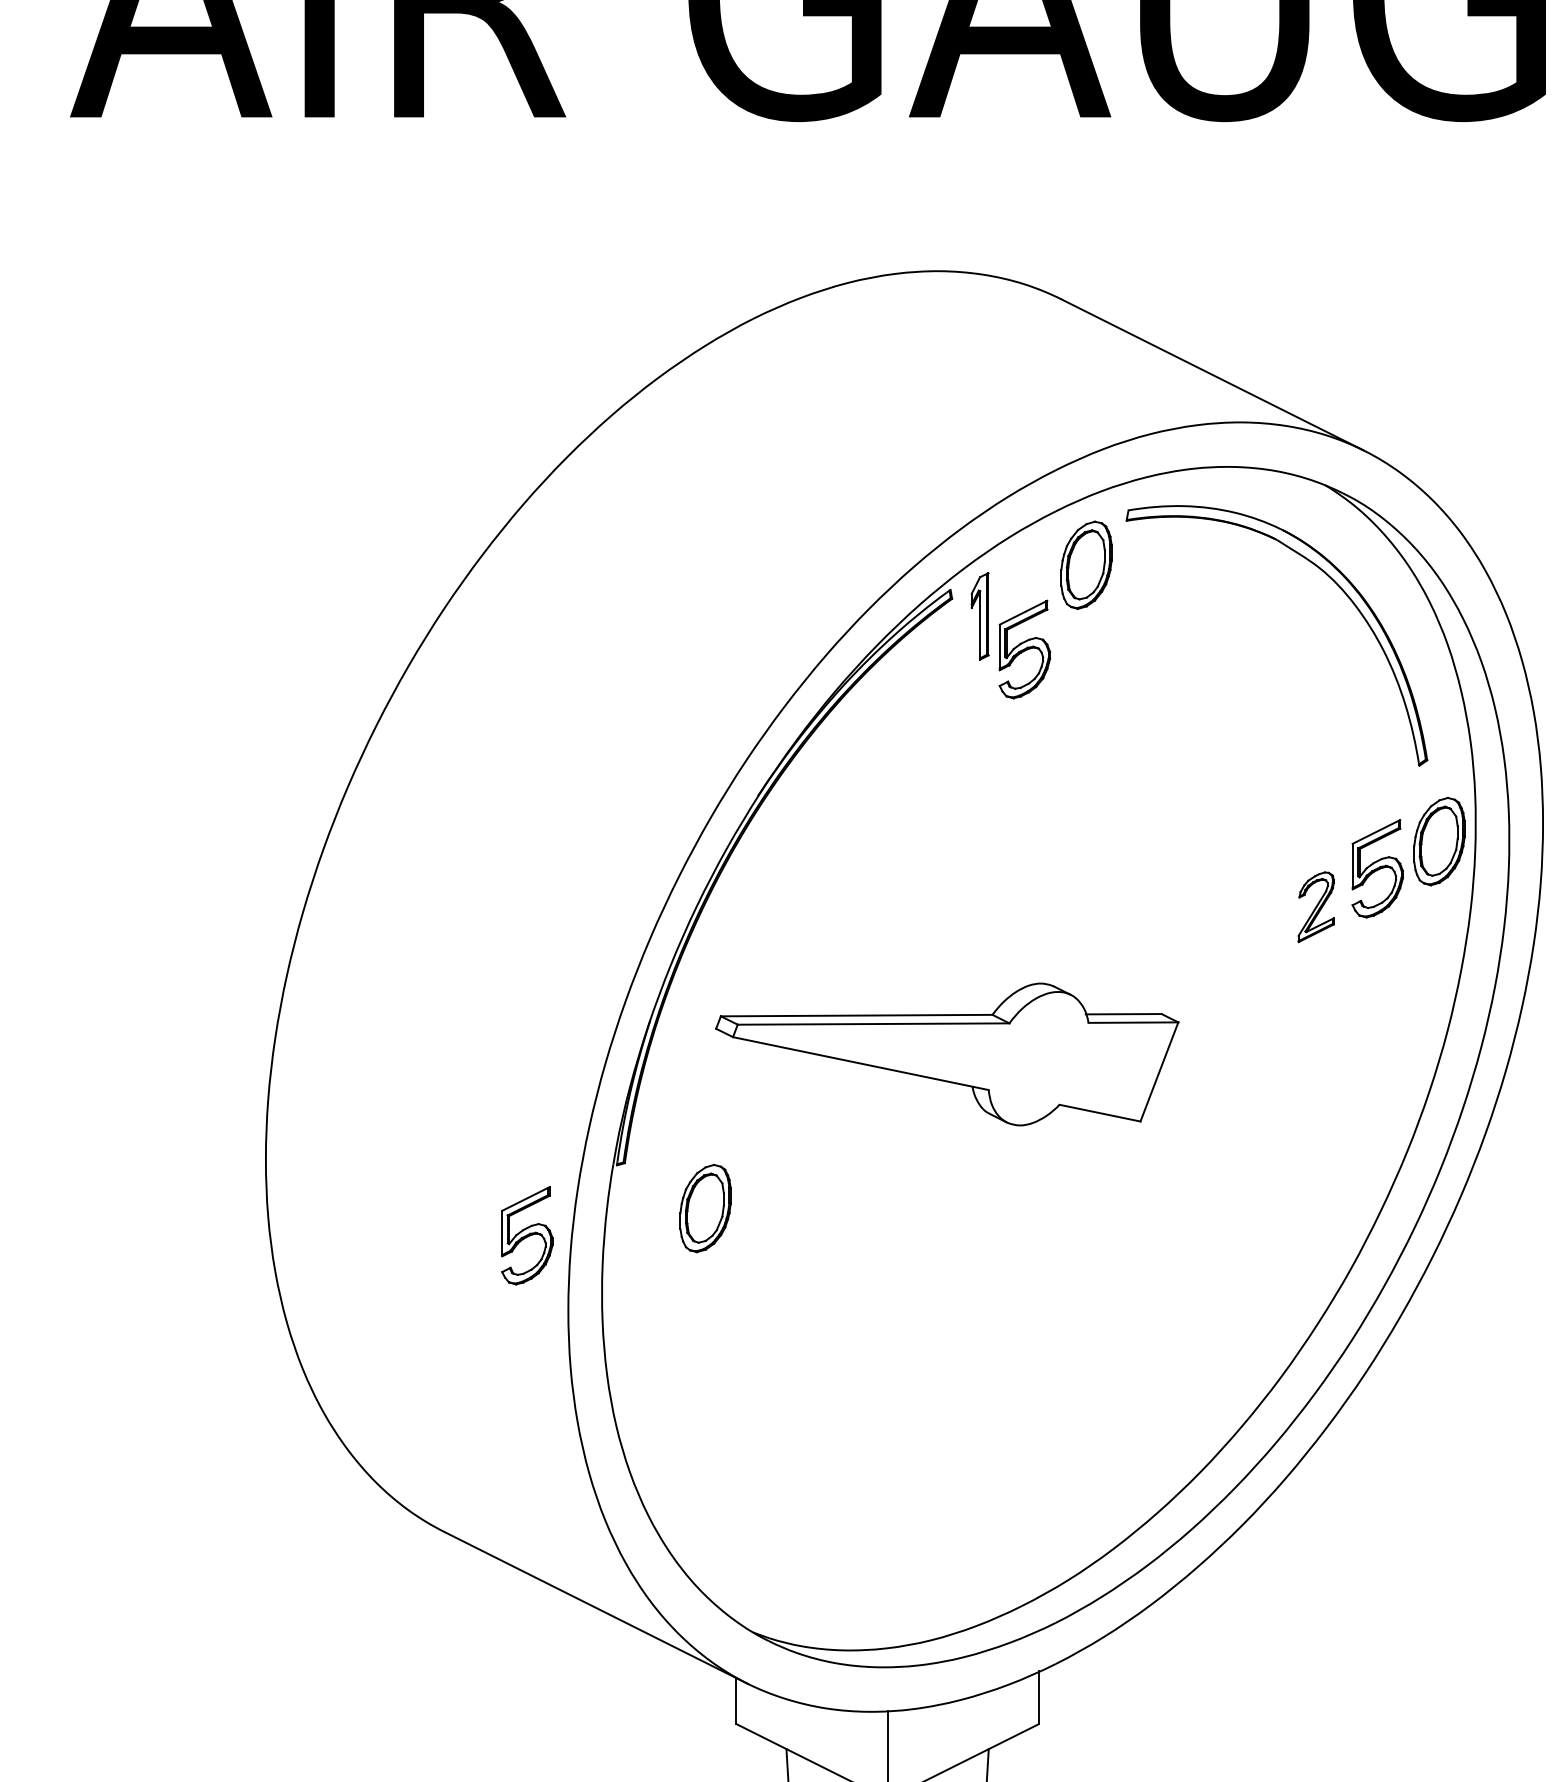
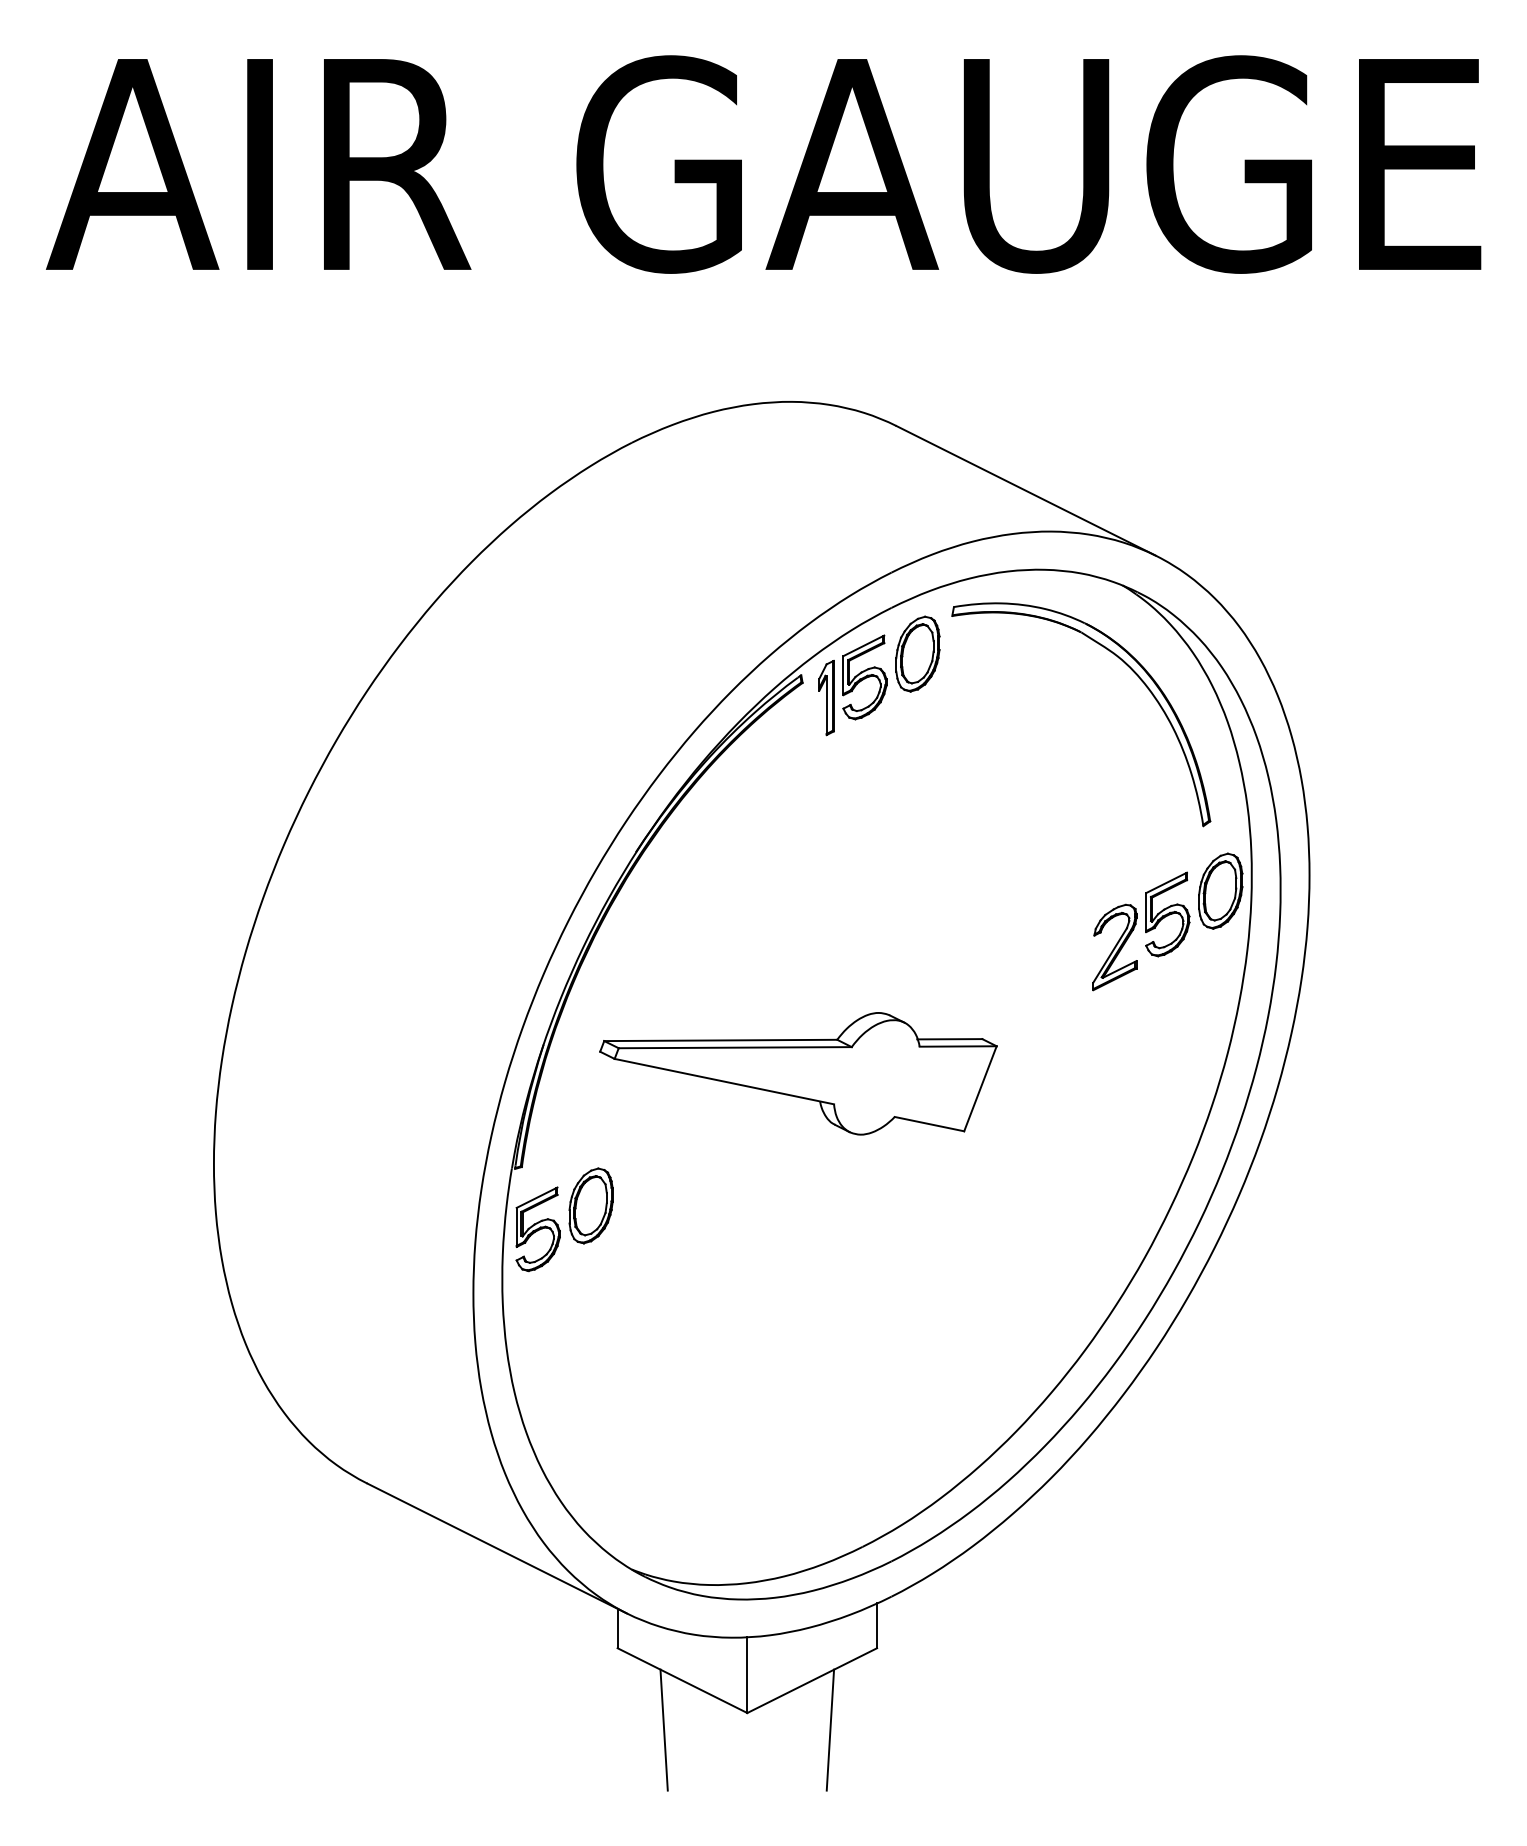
part: (1024, 649) -> (864, 677), moved
part: (1315, 907) -> (1114, 947), size x1.43
part: (526, 1235) -> (537, 1229), moved

